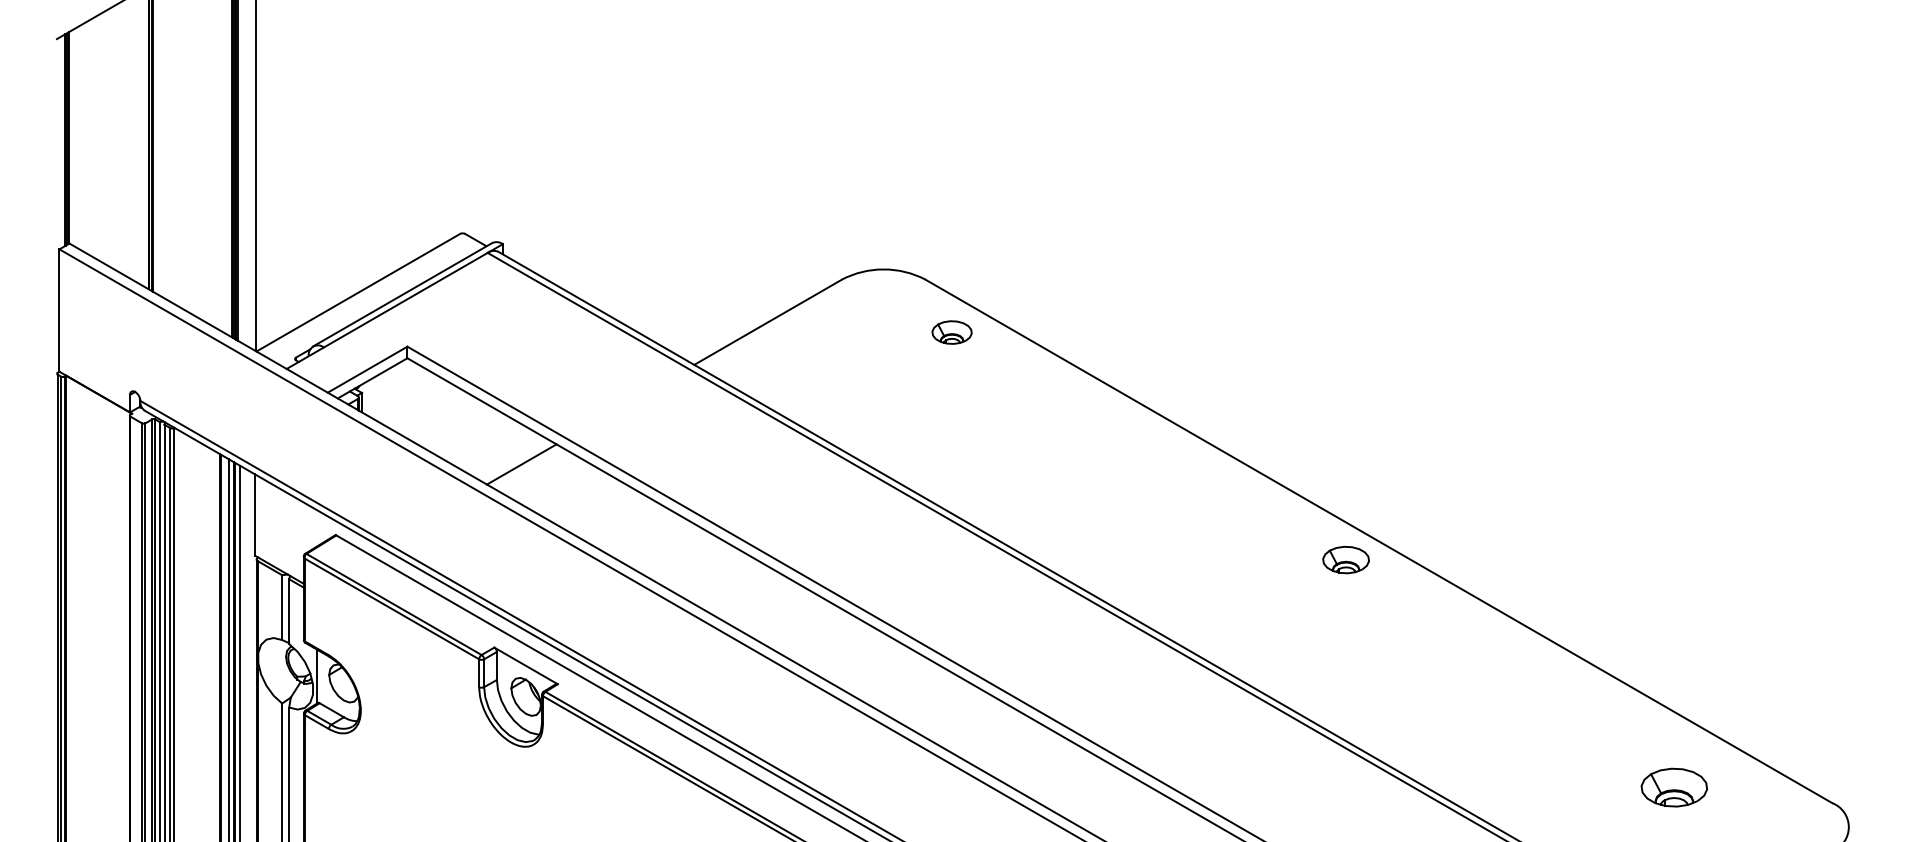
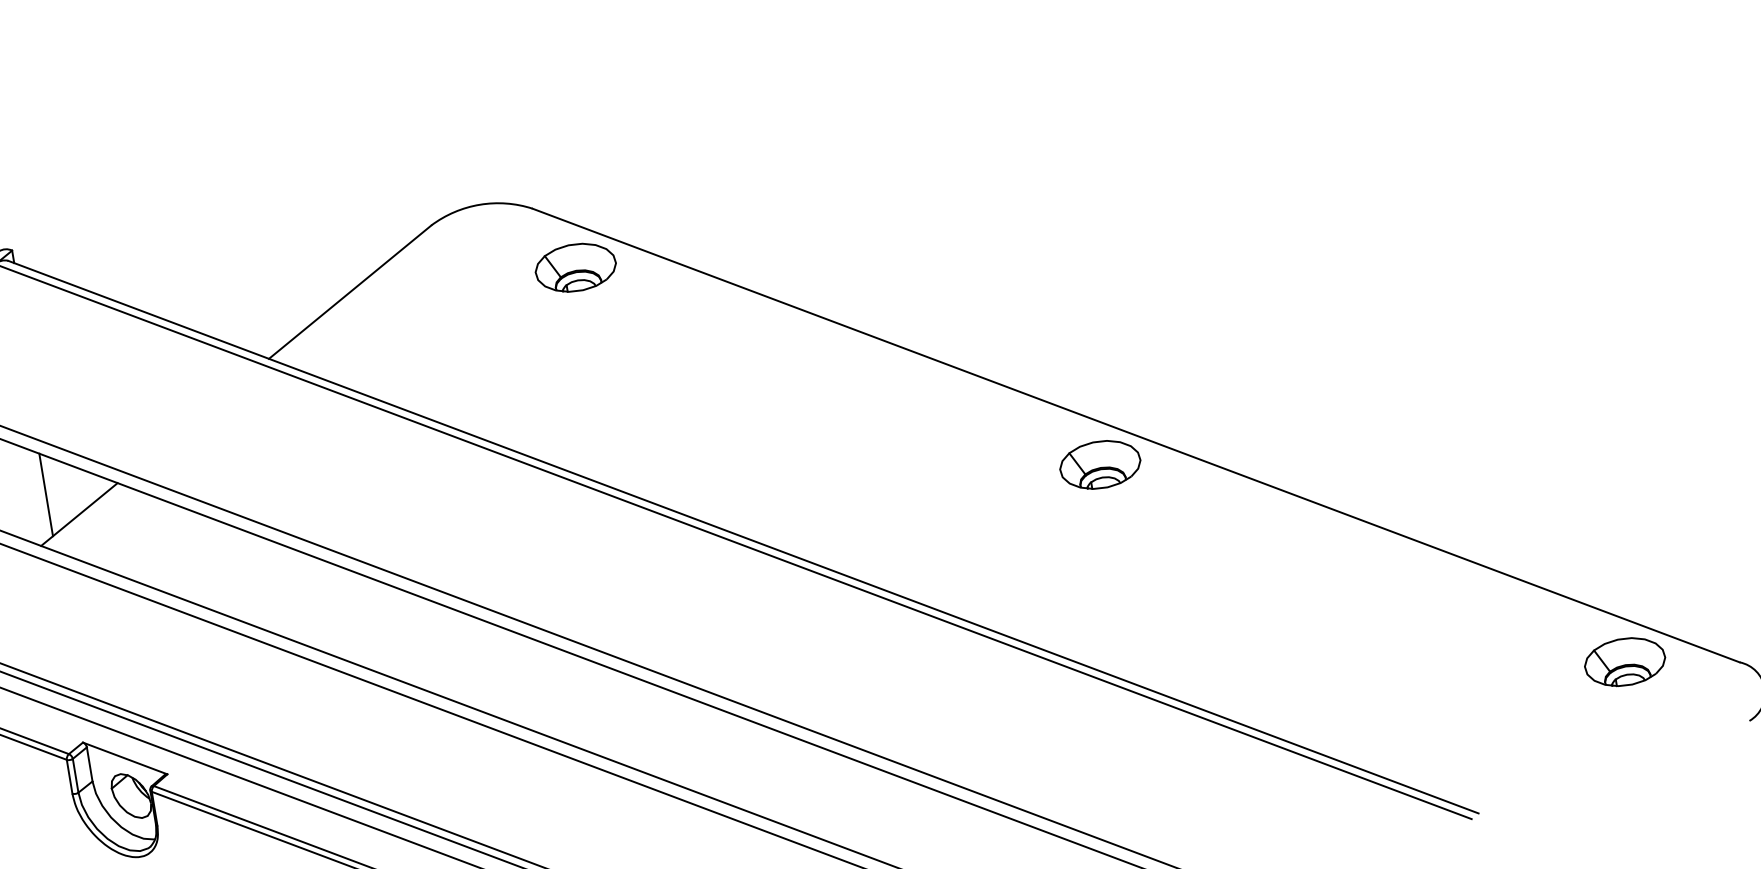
part: (951, 332) -> (575, 267), size x1.67
line: (497, 444) -> (45, 495), added
part: (1345, 559) -> (1099, 464), size x1.43
part: (1673, 787) -> (1624, 662), moved

